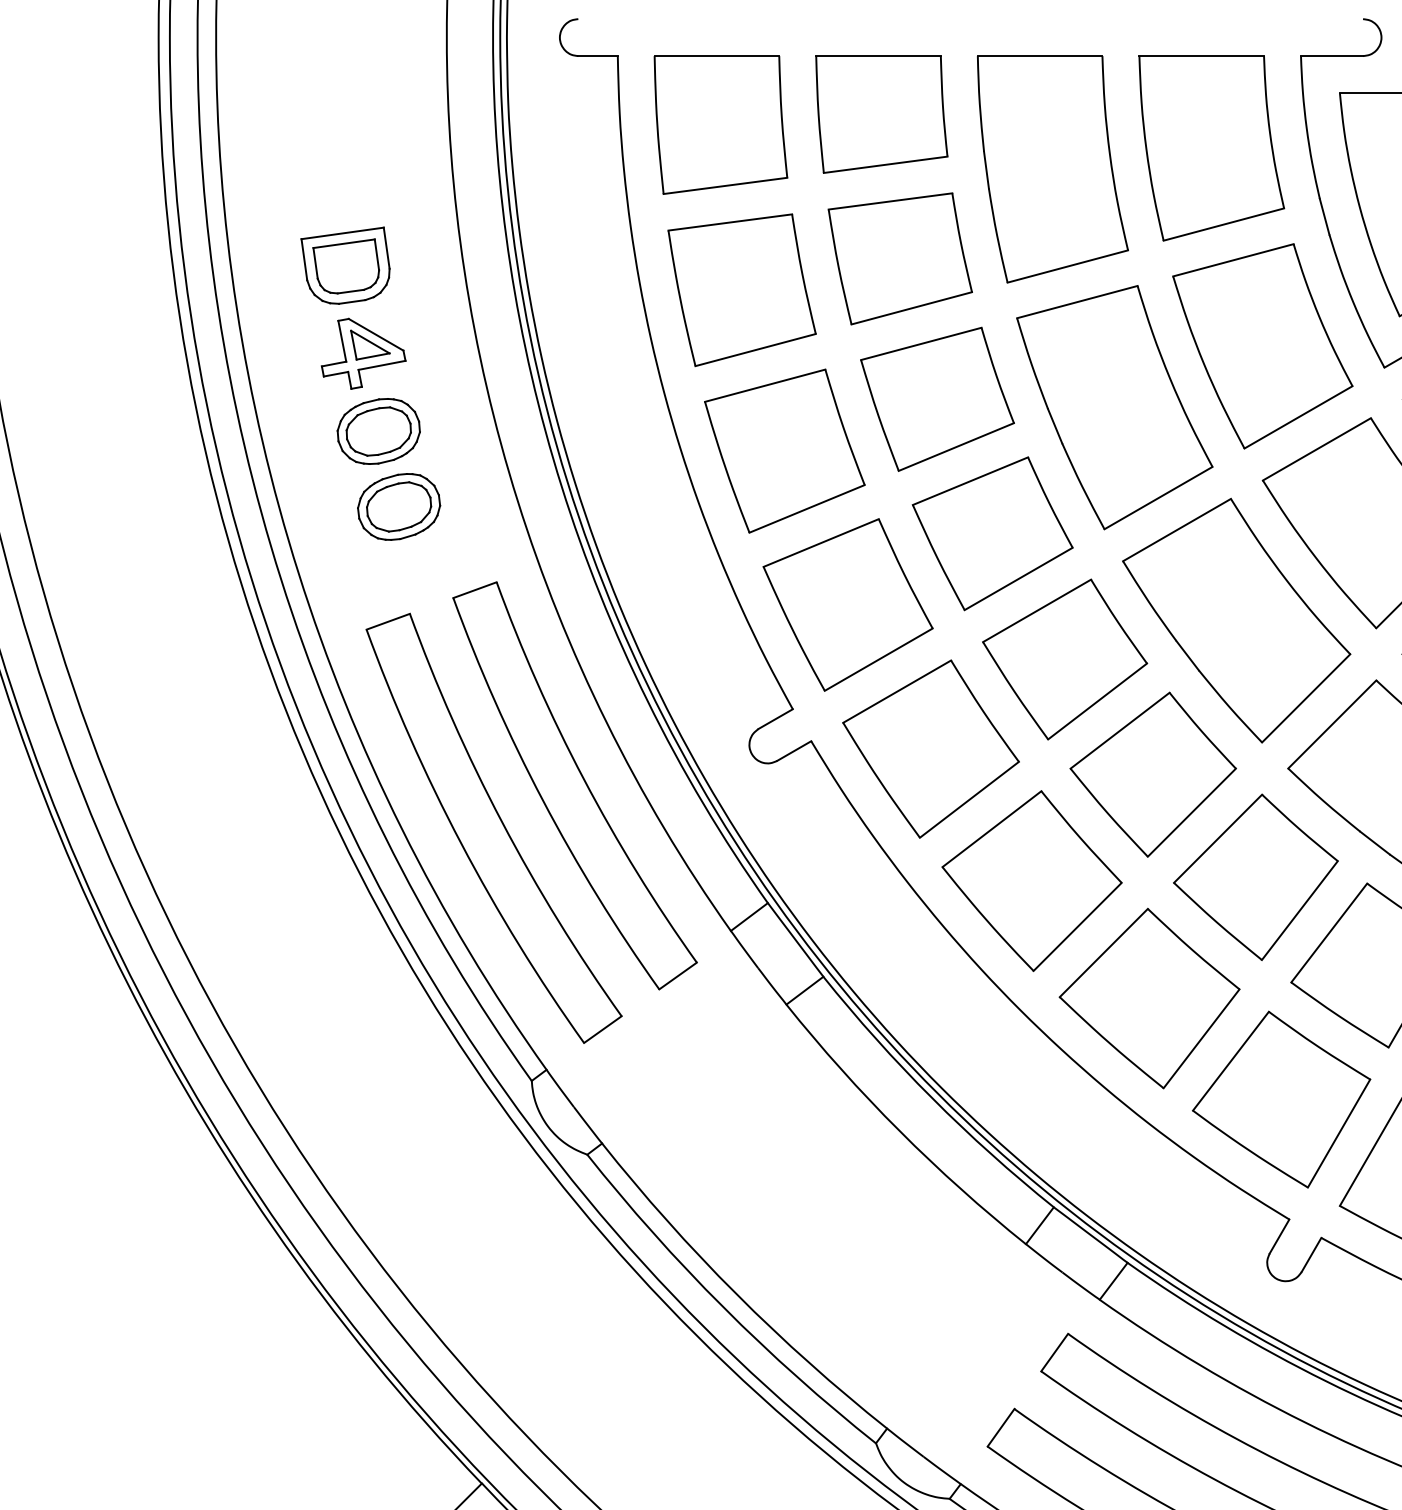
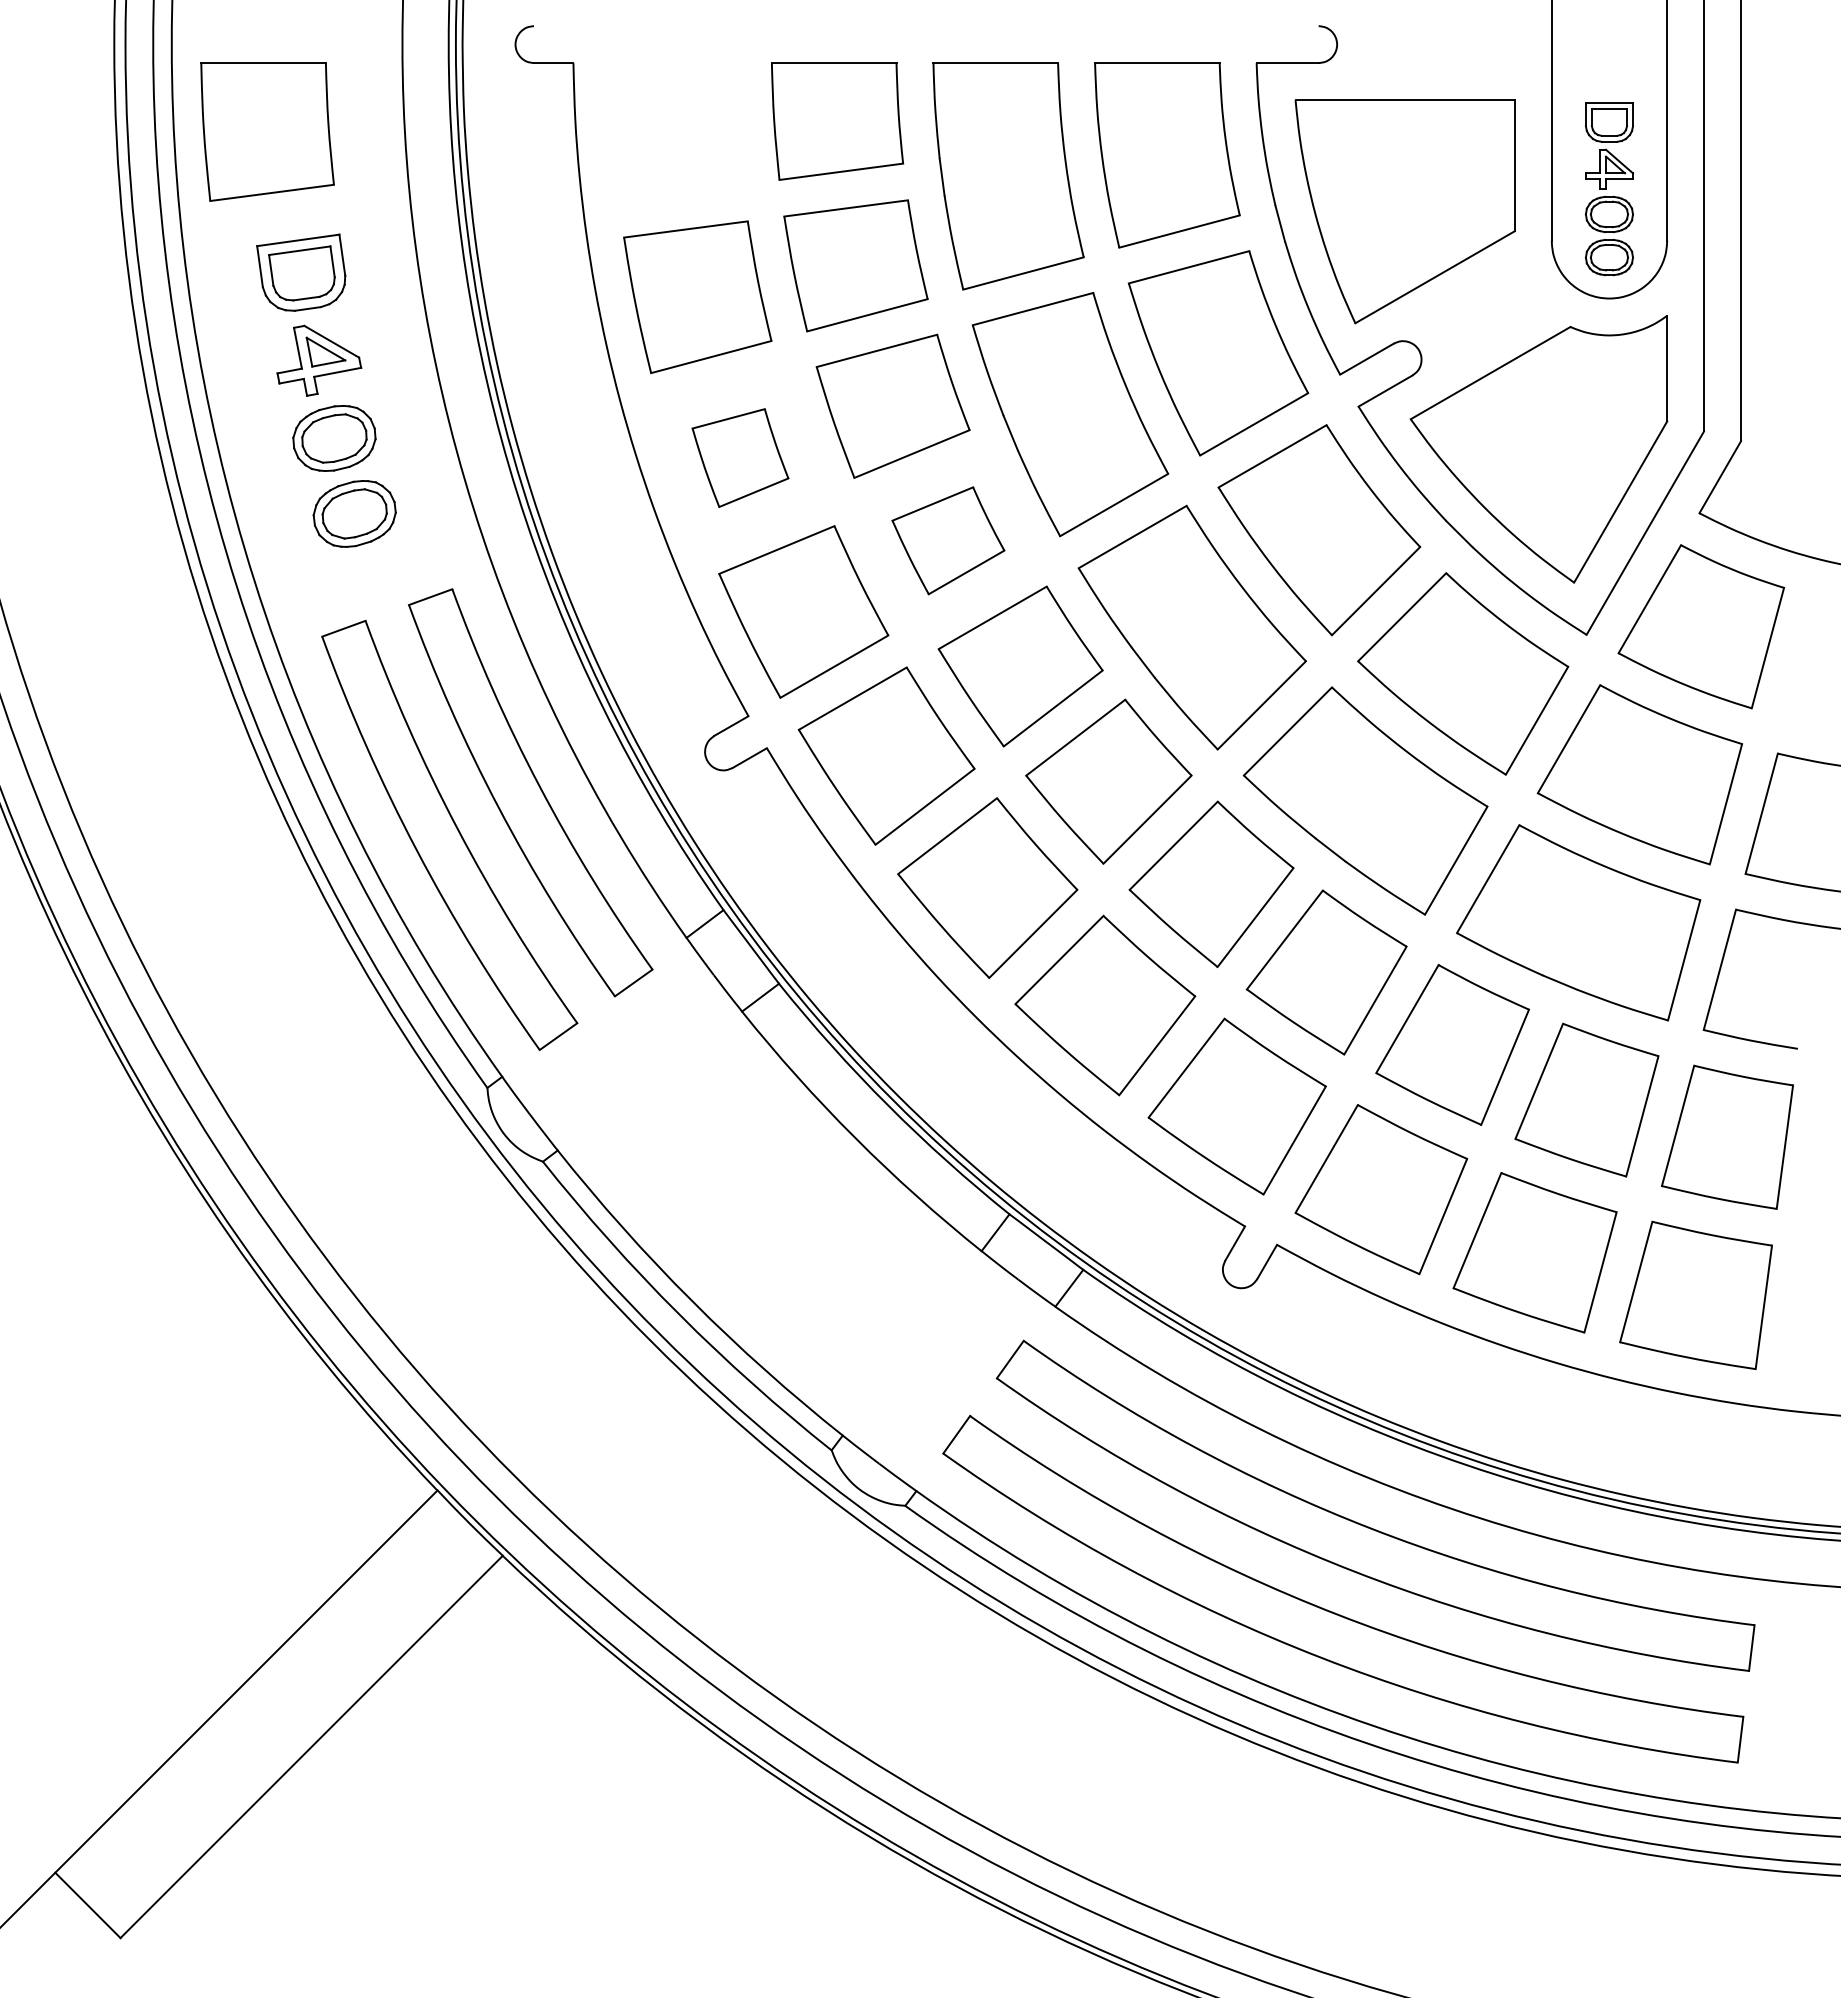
part: (720, 124) -> (267, 131), moved
part: (784, 450) -> (740, 457), size x0.6
part: (992, 533) -> (948, 540), size x0.7

